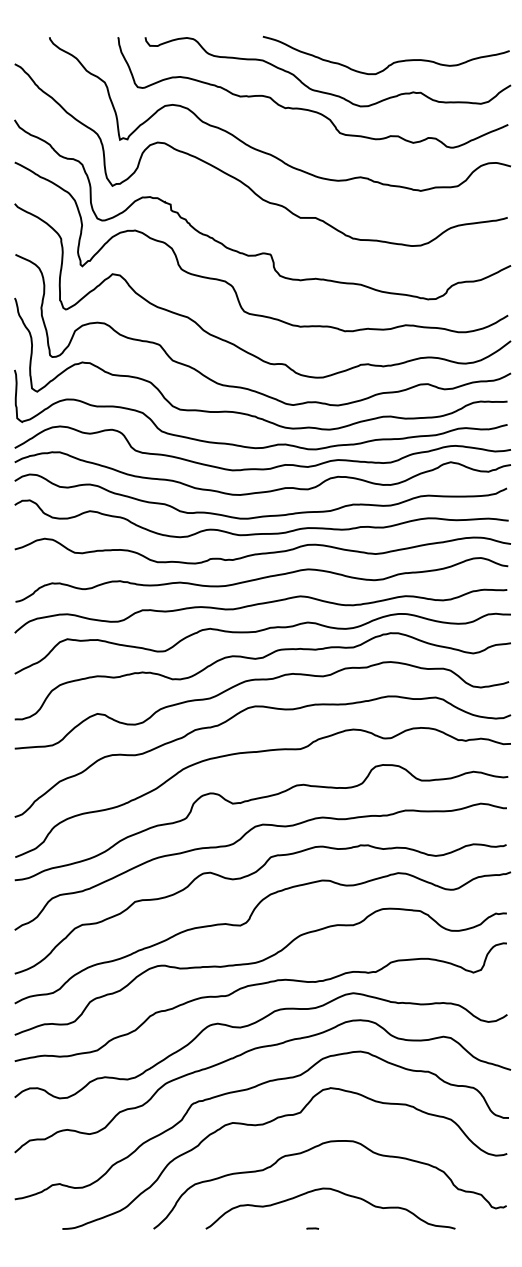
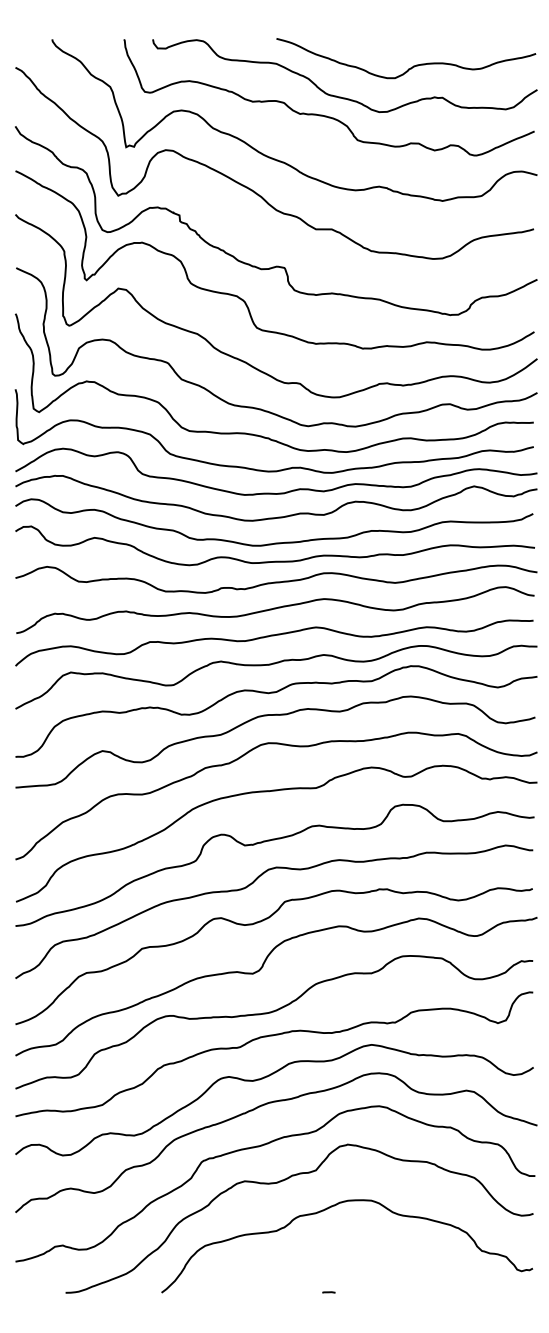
curve: (334, 1191) -> (351, 1253), removed

